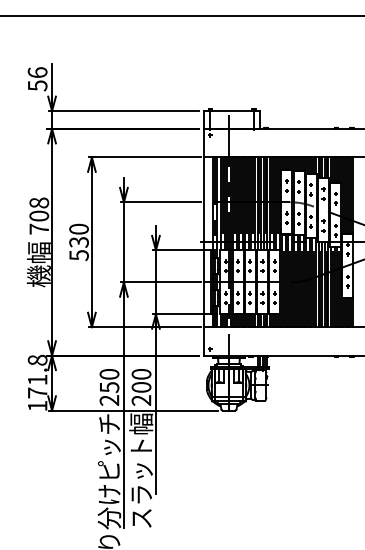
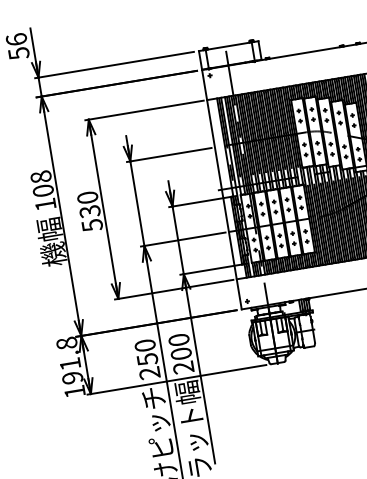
text: (38, 228) -> (44, 204), 708 -> 108
text: (37, 392) -> (72, 377), 171.8 -> 191.8

